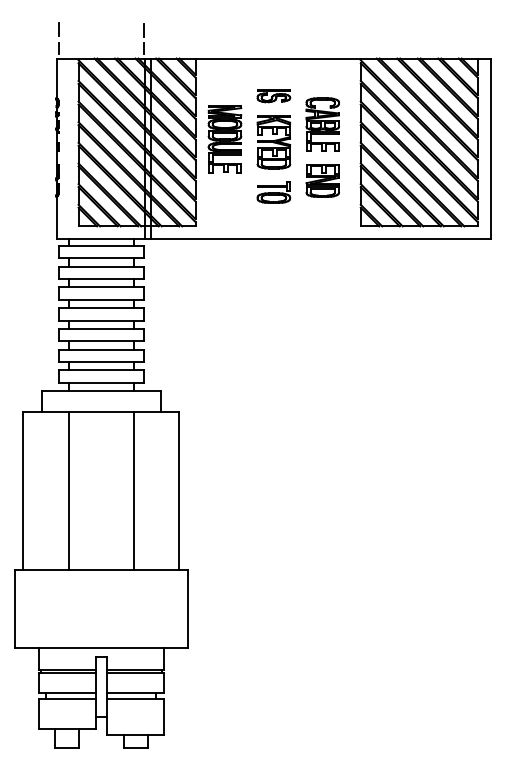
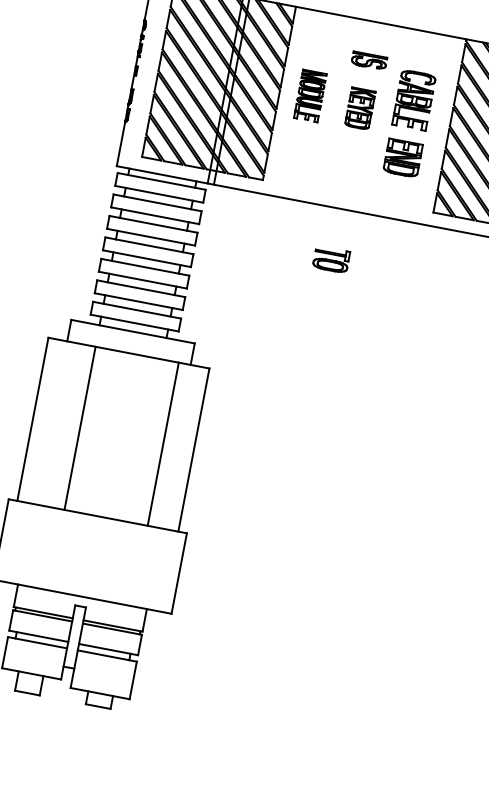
part: (224, 139) -> (309, 96), size x0.7
part: (273, 142) -> (359, 108), size x0.7
part: (273, 192) -> (331, 259), moved
line: (133, 491) -> (163, 444), moved

